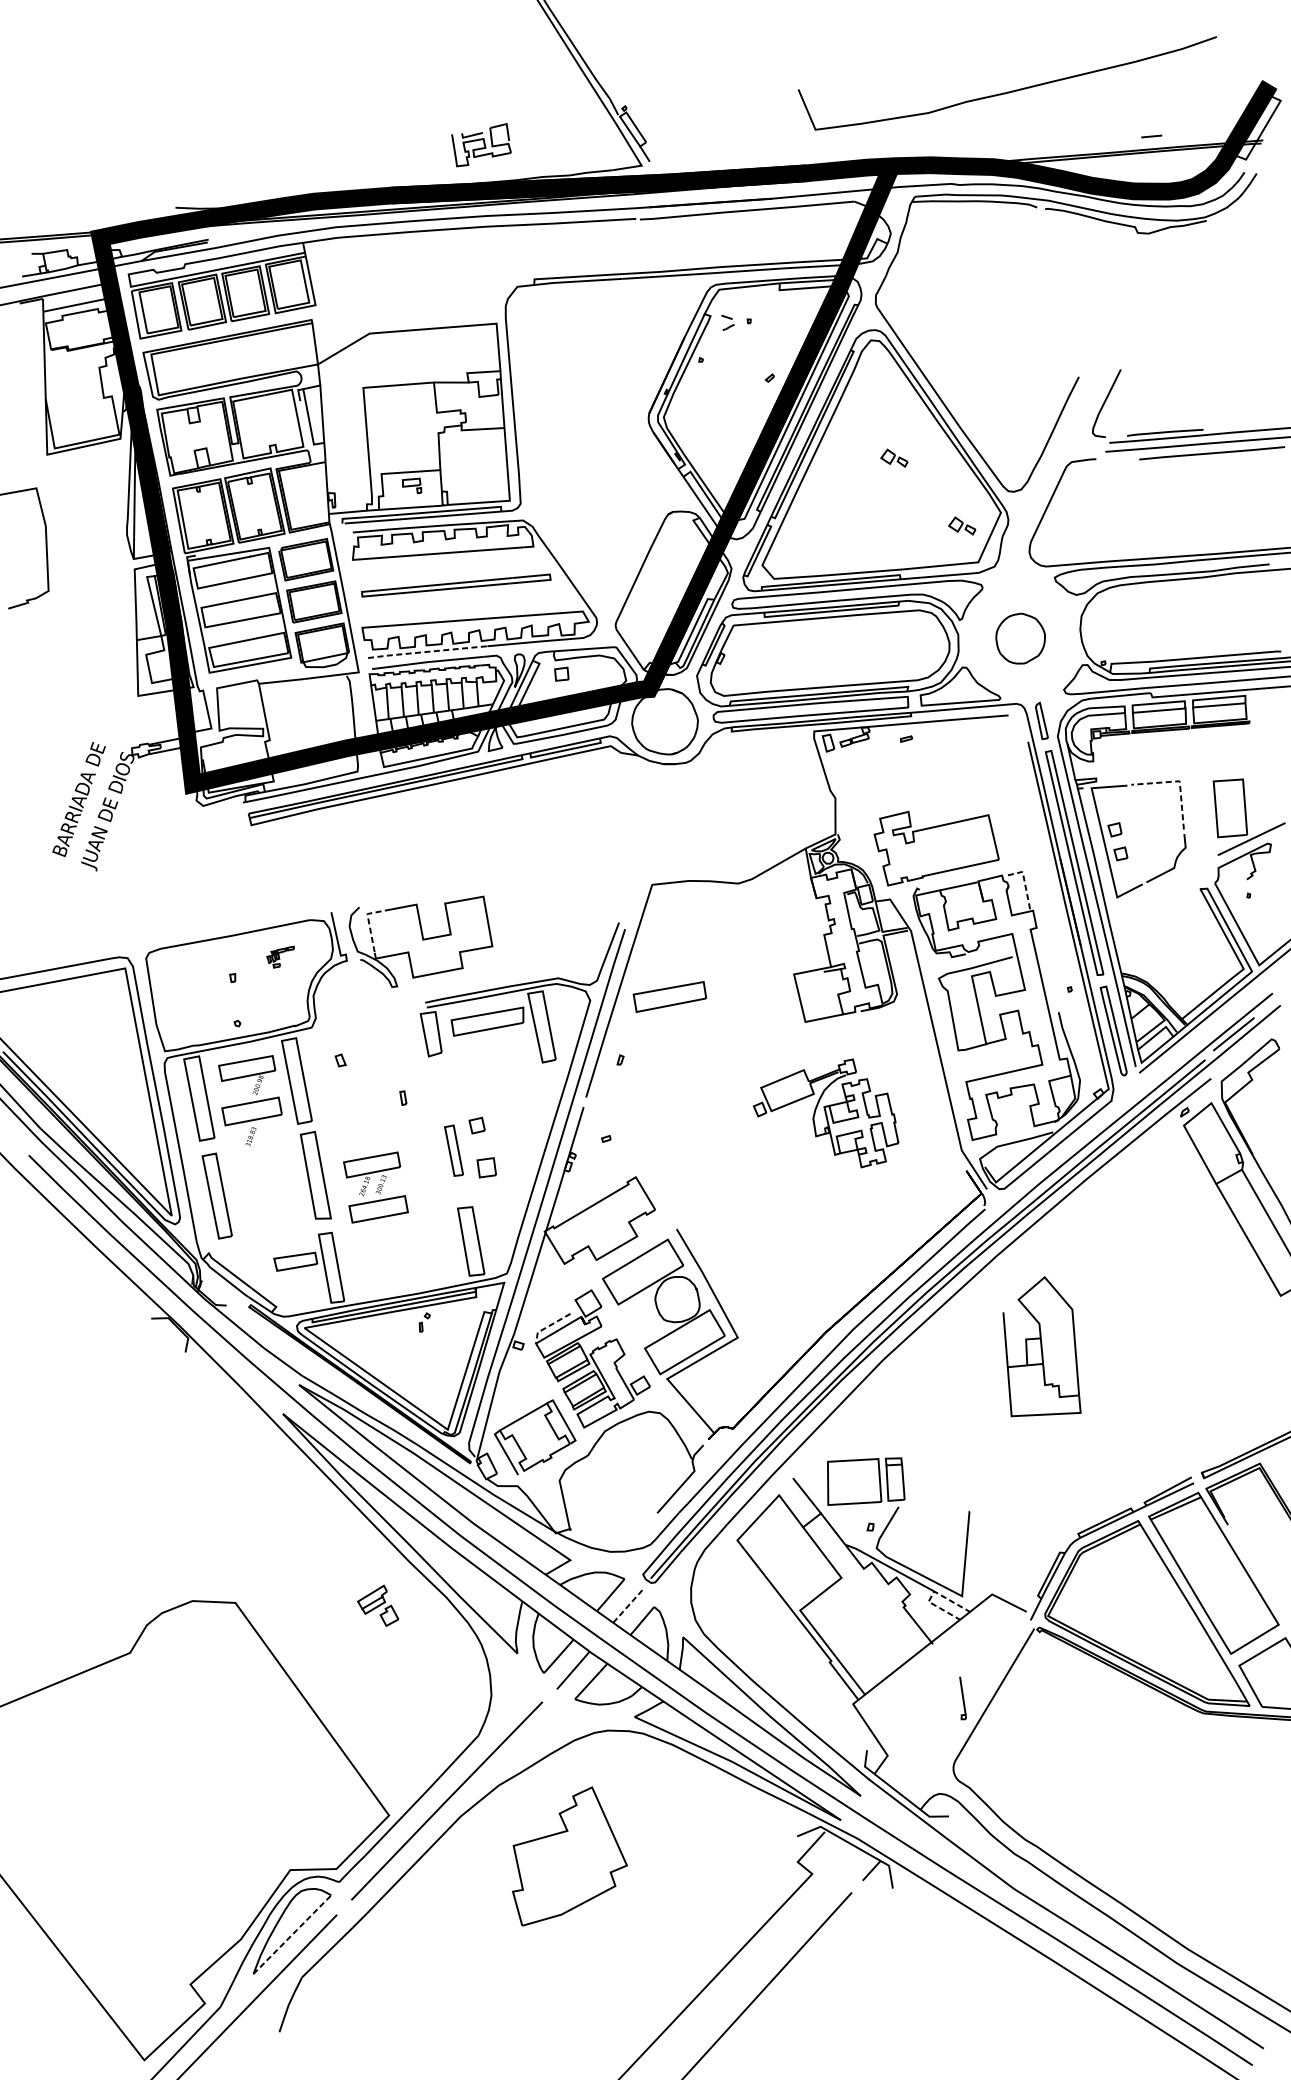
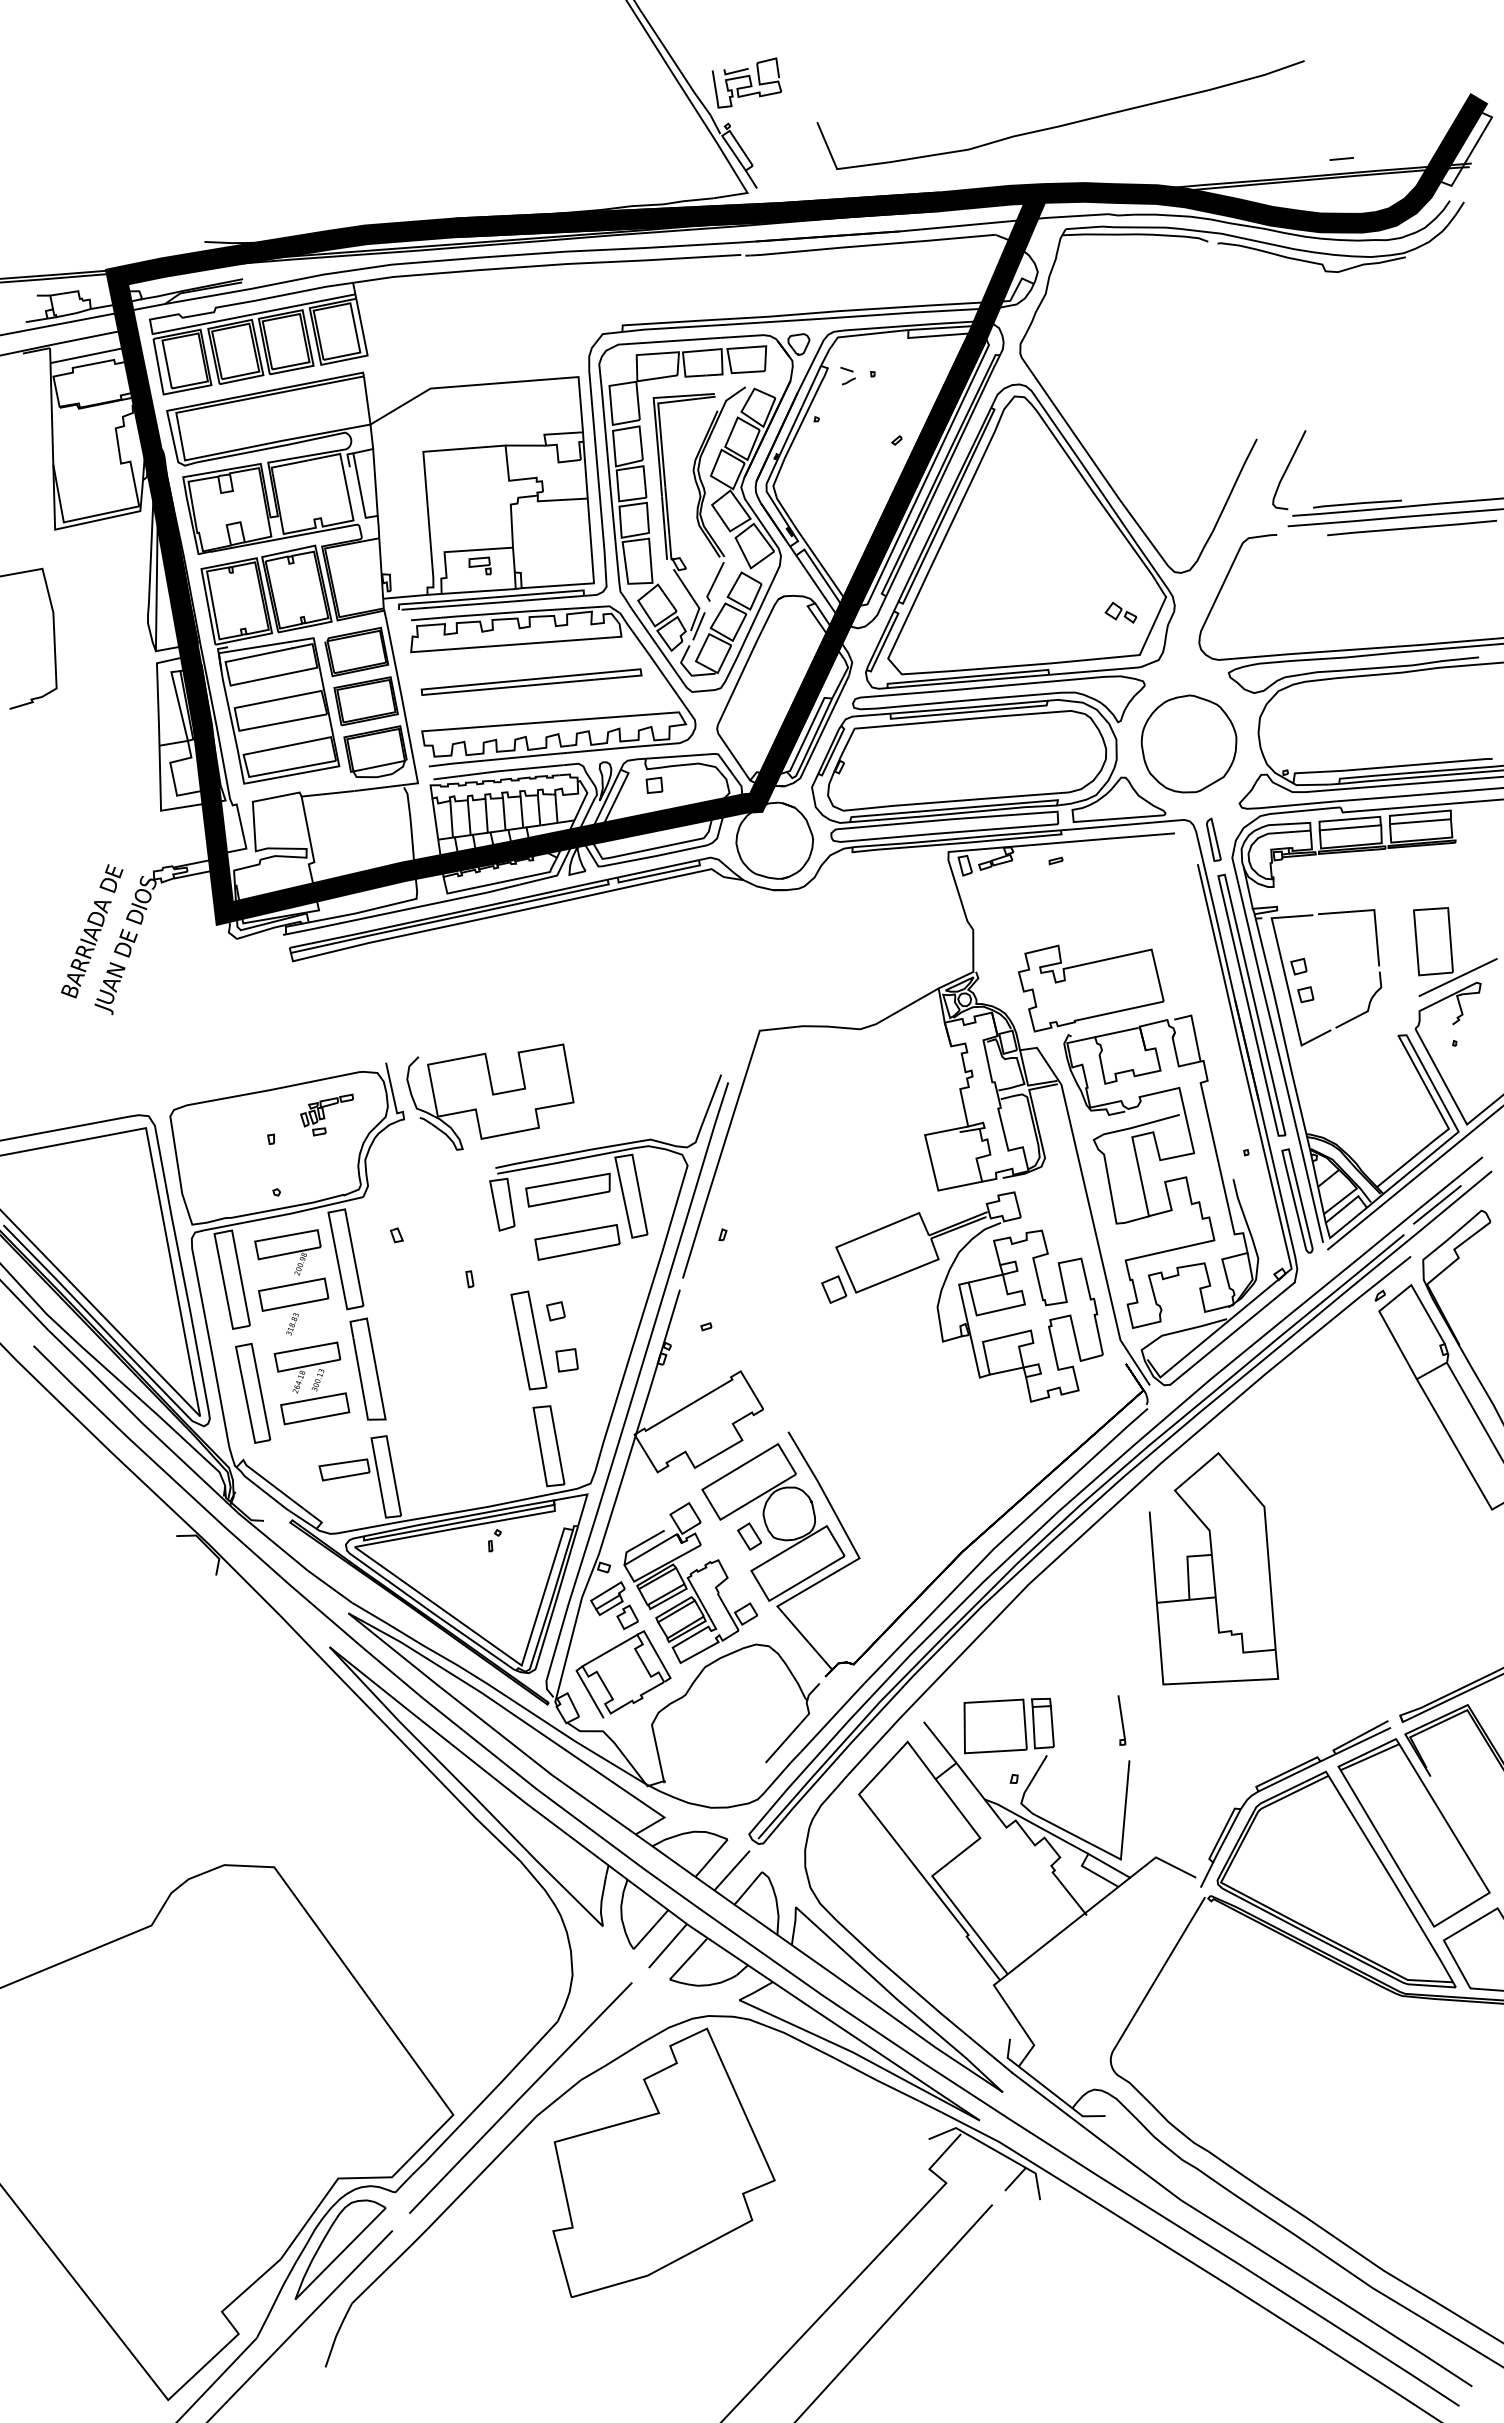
curve: (1008, 91) -> (1061, 124), moved
part: (481, 144) -> (746, 82), moved
part: (604, 439) -> (704, 512), added
part: (894, 458) -> (1041, 533), removed
part: (1020, 638) -> (1188, 743), size x1.67
line: (427, 652) -> (498, 759), dashed -> solid
line: (1179, 781) -> (1374, 910), dashed -> solid
line: (1025, 883) -> (1194, 1029), dashed -> solid
line: (368, 921) -> (429, 1073), dashed -> solid
part: (280, 956) -> (326, 1114), size x1.67
part: (669, 997) -> (577, 1242), moved
part: (826, 1112) -> (962, 1296), size x1.67
part: (453, 1150) -> (528, 1340), size x1.67
part: (375, 1187) -> (311, 1383), moved
part: (643, 1318) -> (749, 1536), added
line: (548, 1326) -> (638, 1545), dashed -> solid
part: (1041, 1346) -> (1213, 1568), size x1.43
line: (932, 1594) -> (1086, 1857), dashed -> solid
part: (378, 1605) -> (614, 1605), moved
line: (628, 1605) -> (732, 1870), dashed -> solid
part: (962, 1698) -> (1121, 1720), moved
part: (569, 1856) -> (663, 2162), size x1.67
line: (292, 1934) -> (340, 2253), dashed -> solid

